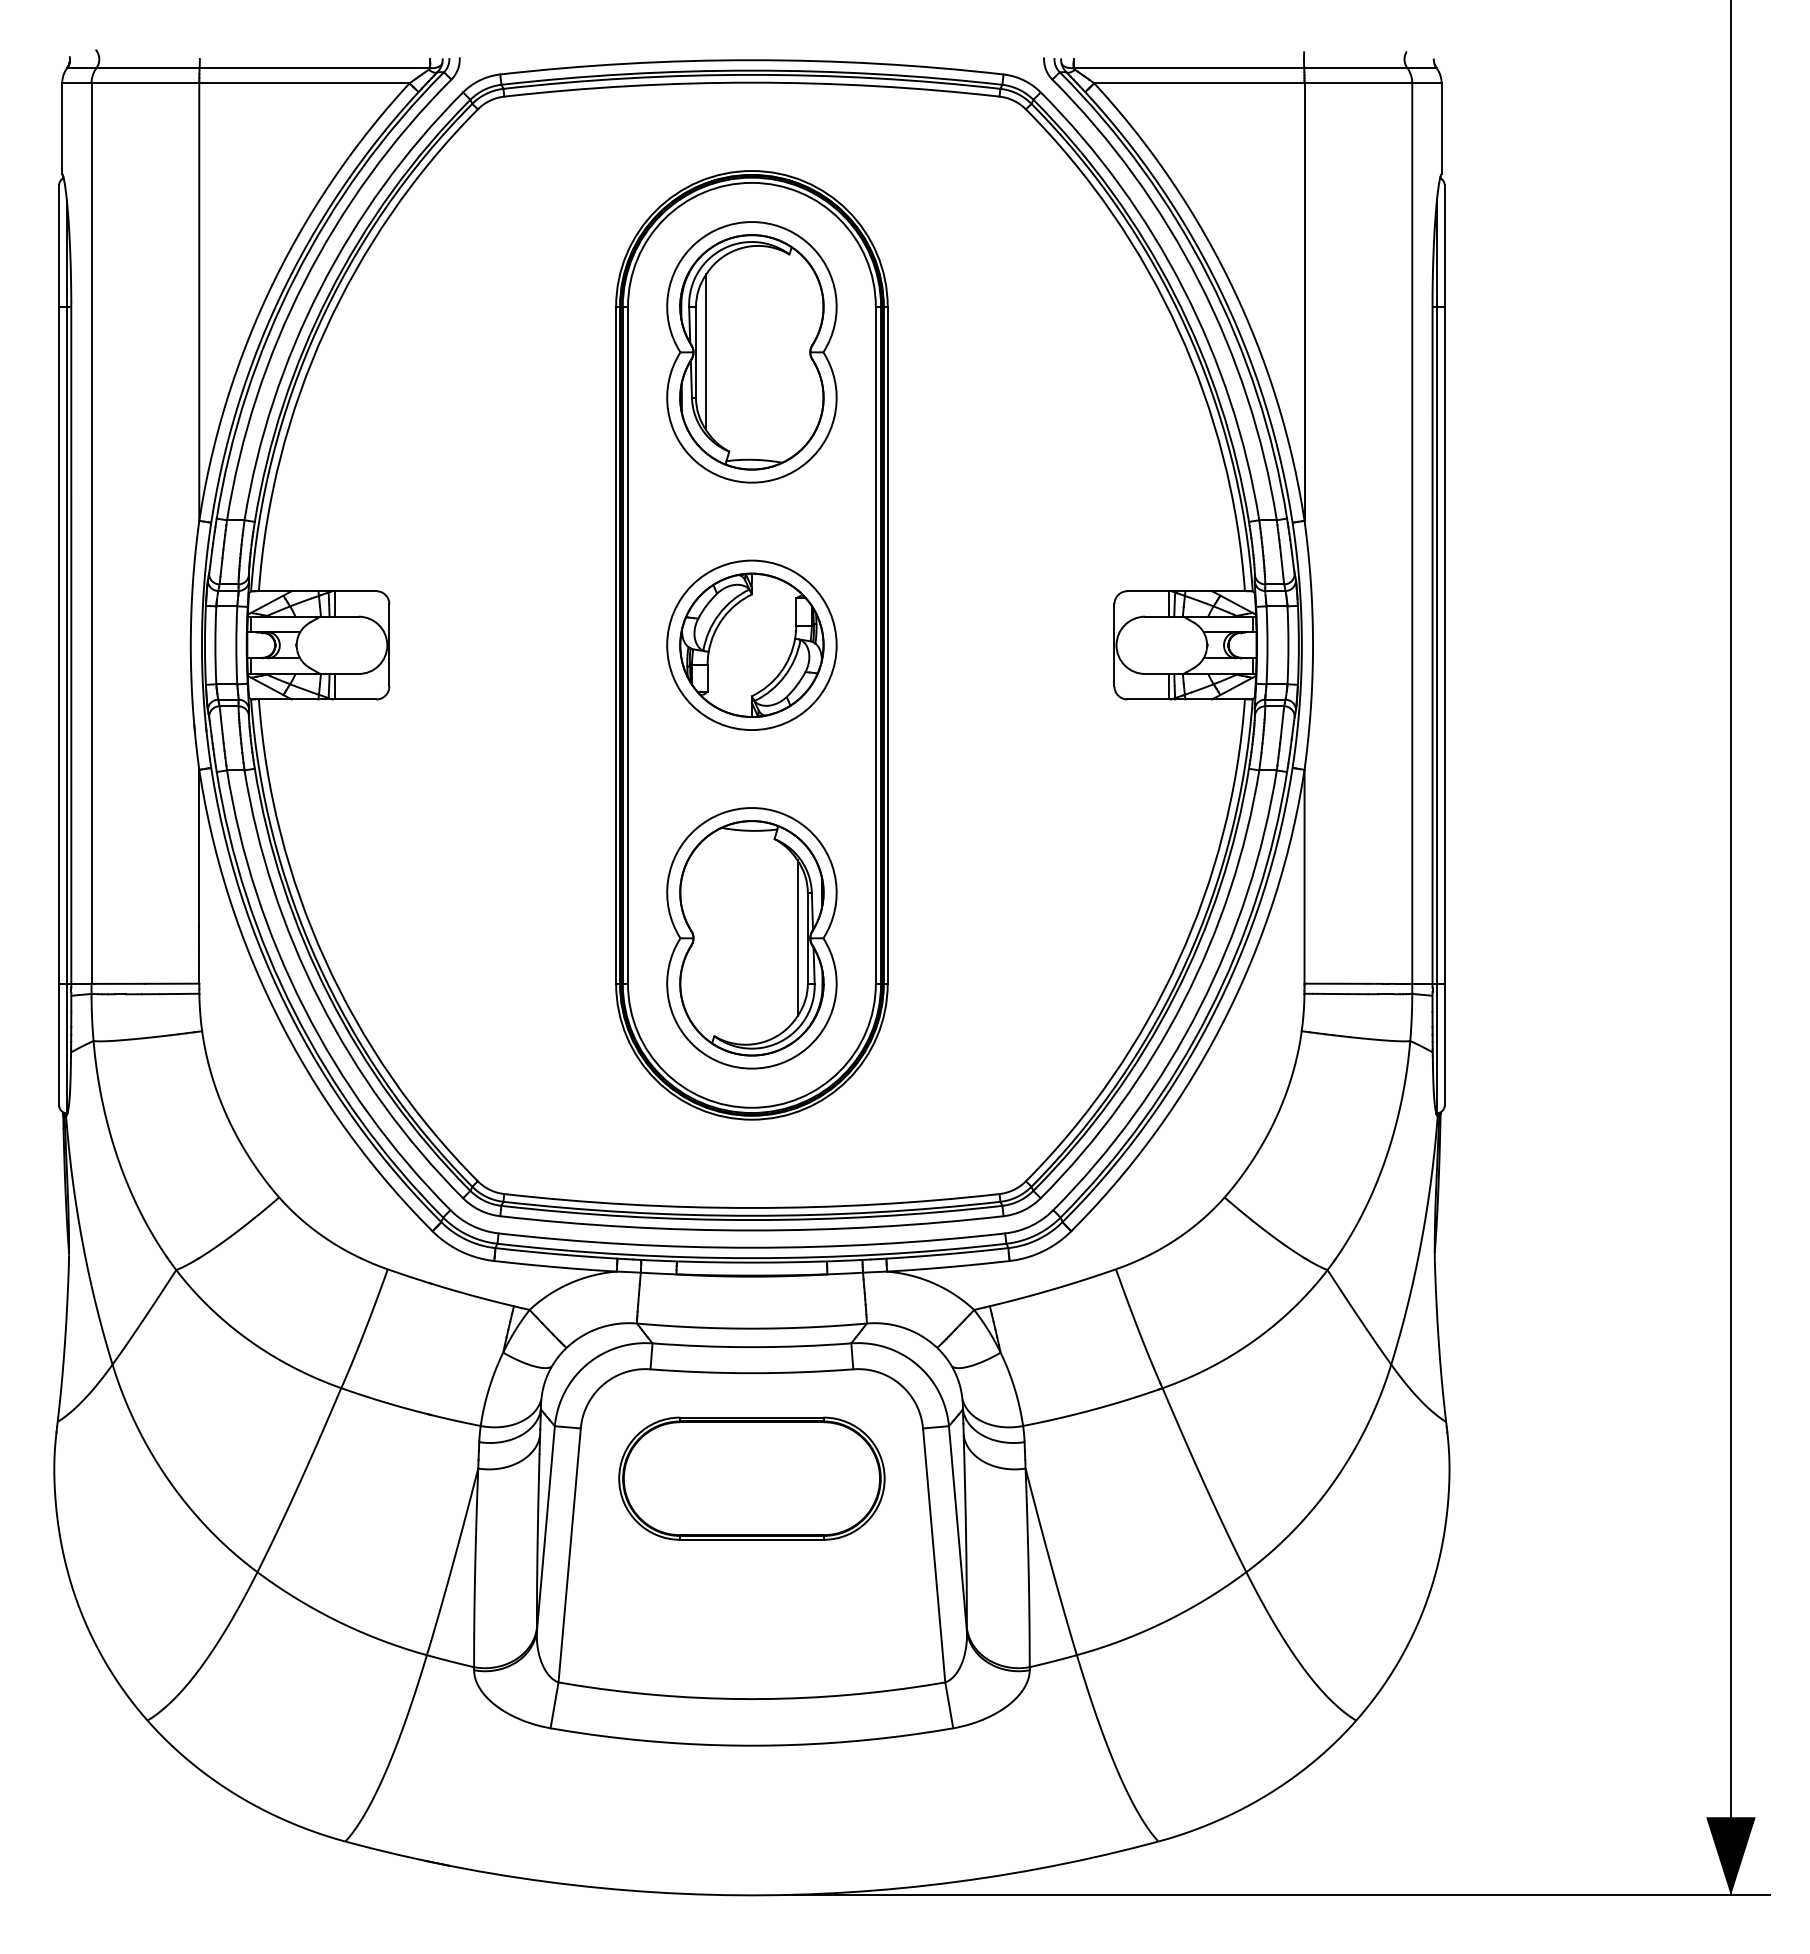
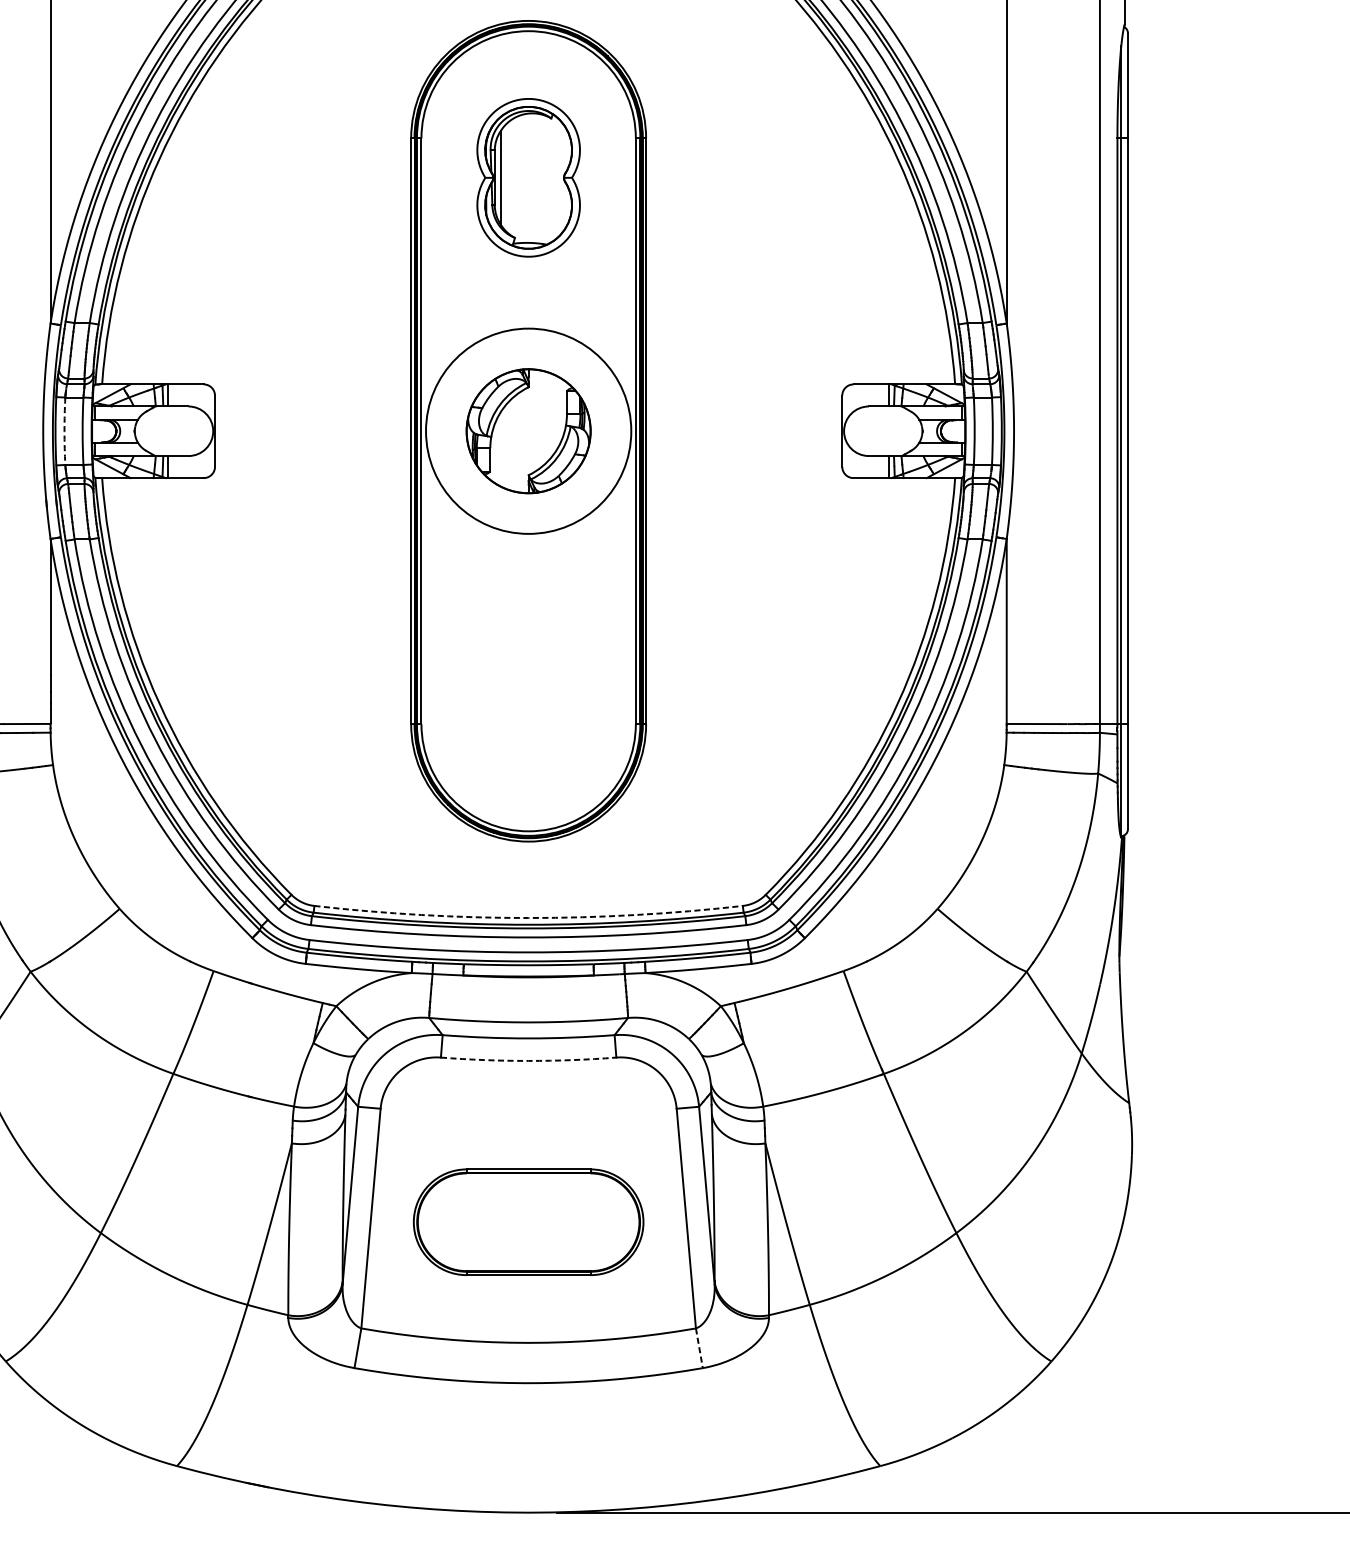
part: (751, 352) -> (528, 177), size x0.7
arc: (215, 645) -> (64, 431), solid -> dashed
circle: (751, 645) -> (528, 431), size x1.4
part: (751, 938) -> (528, 684), removed
arc: (751, 1207) -> (528, 917), solid -> dashed
arc: (751, 1373) -> (528, 1061), solid -> dashed
part: (751, 1478) -> (528, 1222), moved
line: (949, 1705) -> (699, 1348), solid -> dashed

